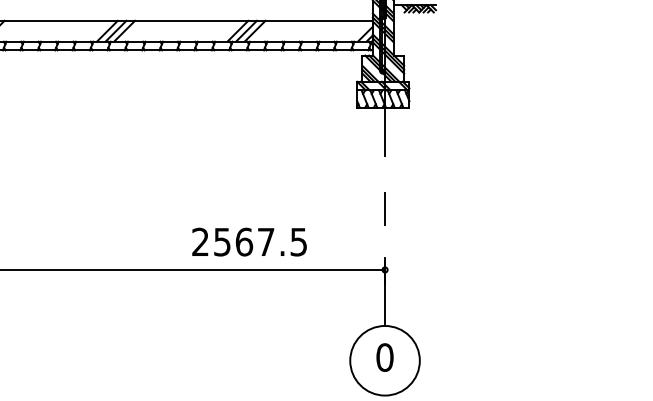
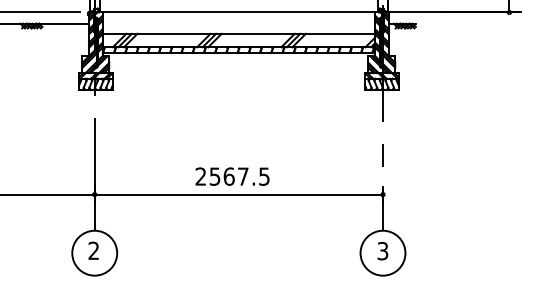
text: (249, 241) -> (232, 176), moved
text: (384, 358) -> (382, 251), 0 -> 3

